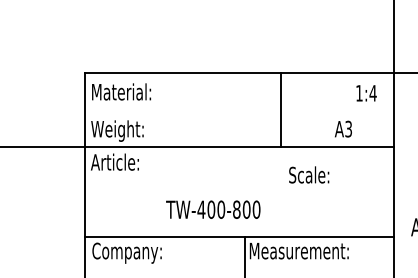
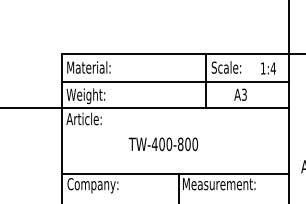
line: (239, 111) -> (175, 81), added
text: (343, 128) -> (240, 94), moved
text: (309, 174) -> (226, 67), moved
text: (213, 209) -> (163, 144), moved

